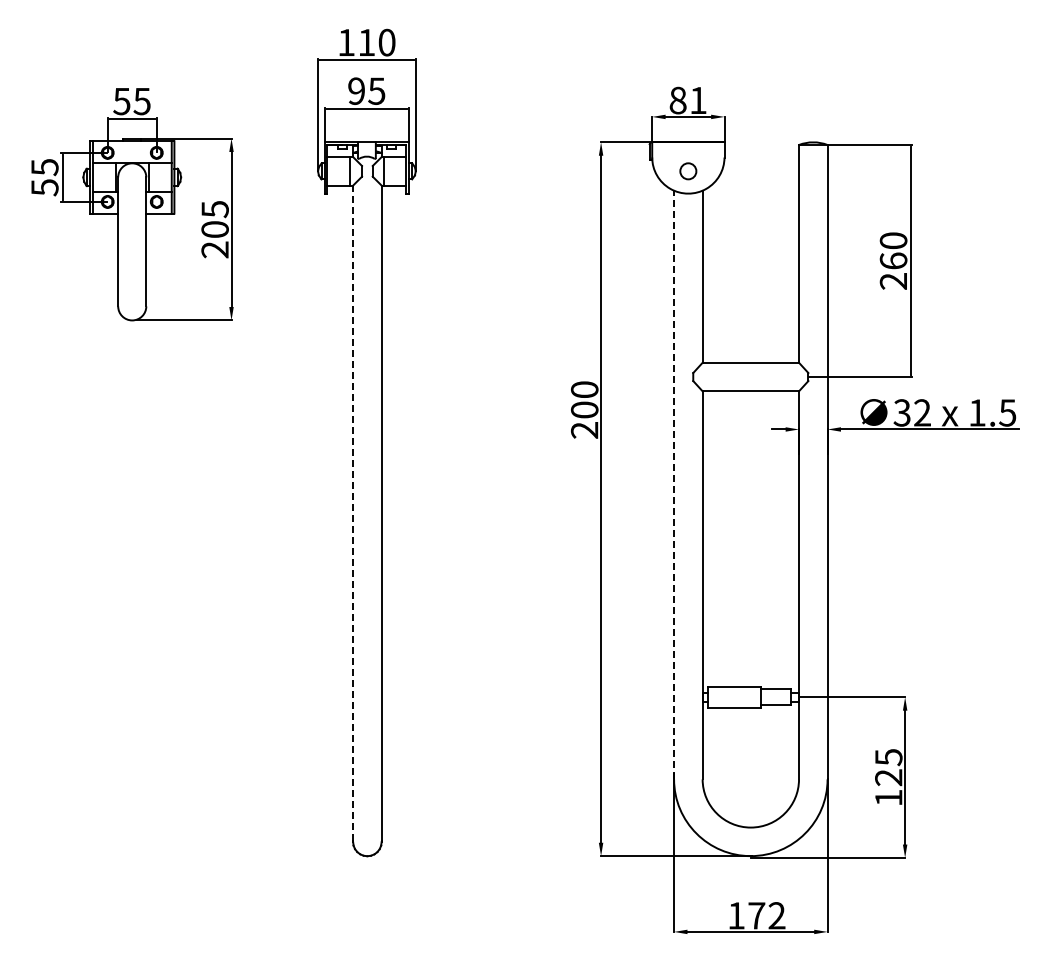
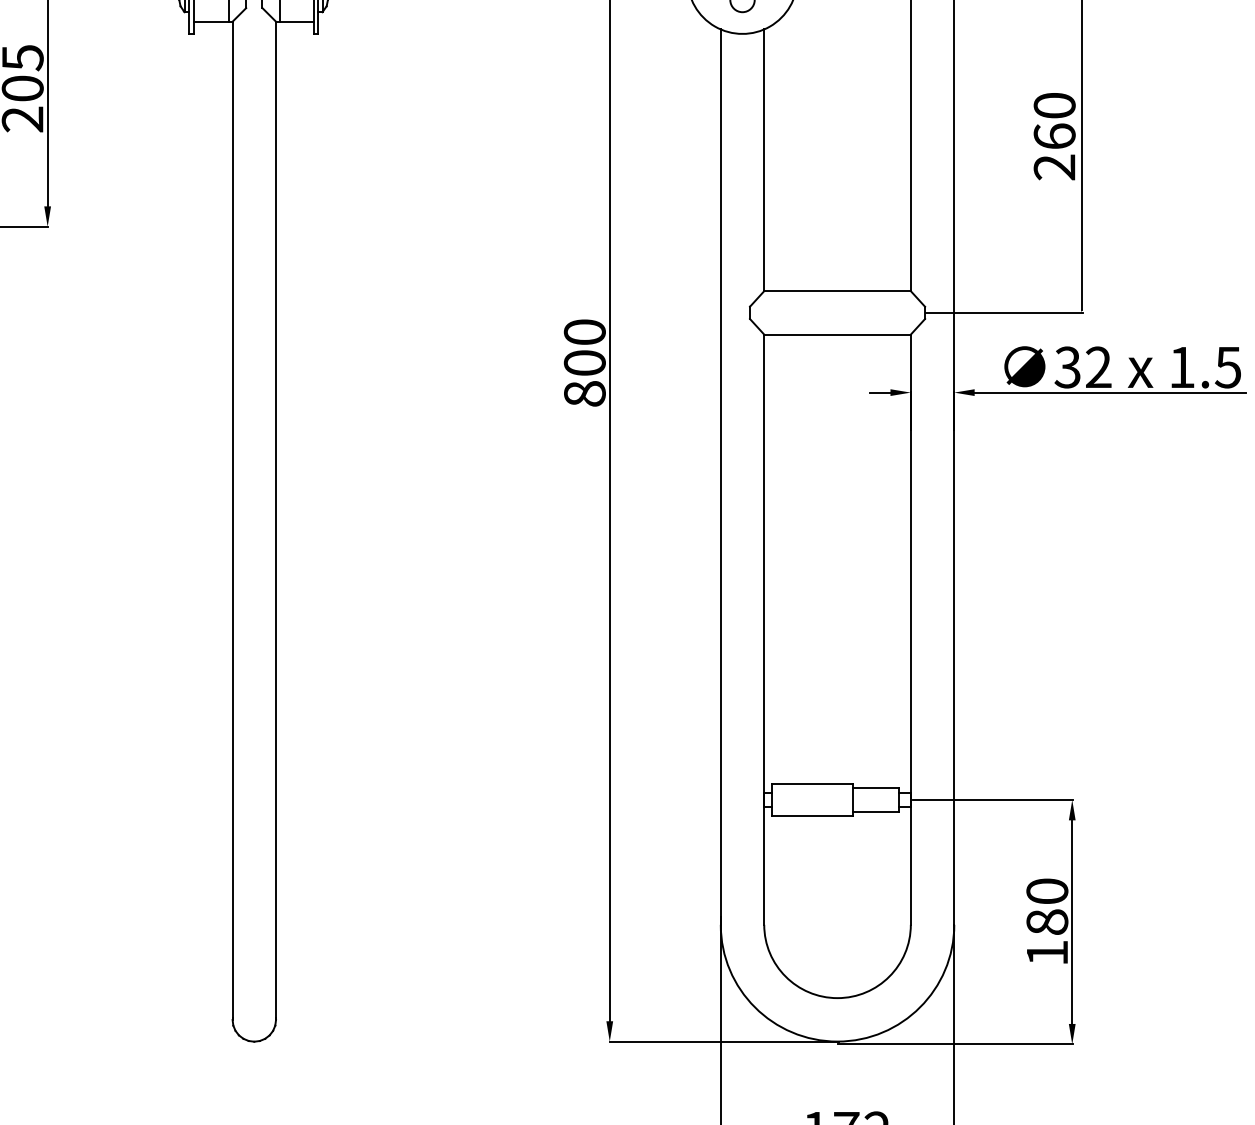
text: (584, 429) -> (584, 392), 200 -> 800
line: (674, 484) -> (721, 476), dashed -> solid
line: (353, 513) -> (233, 520), dashed -> solid
text: (888, 767) -> (1046, 906), 125 -> 180

